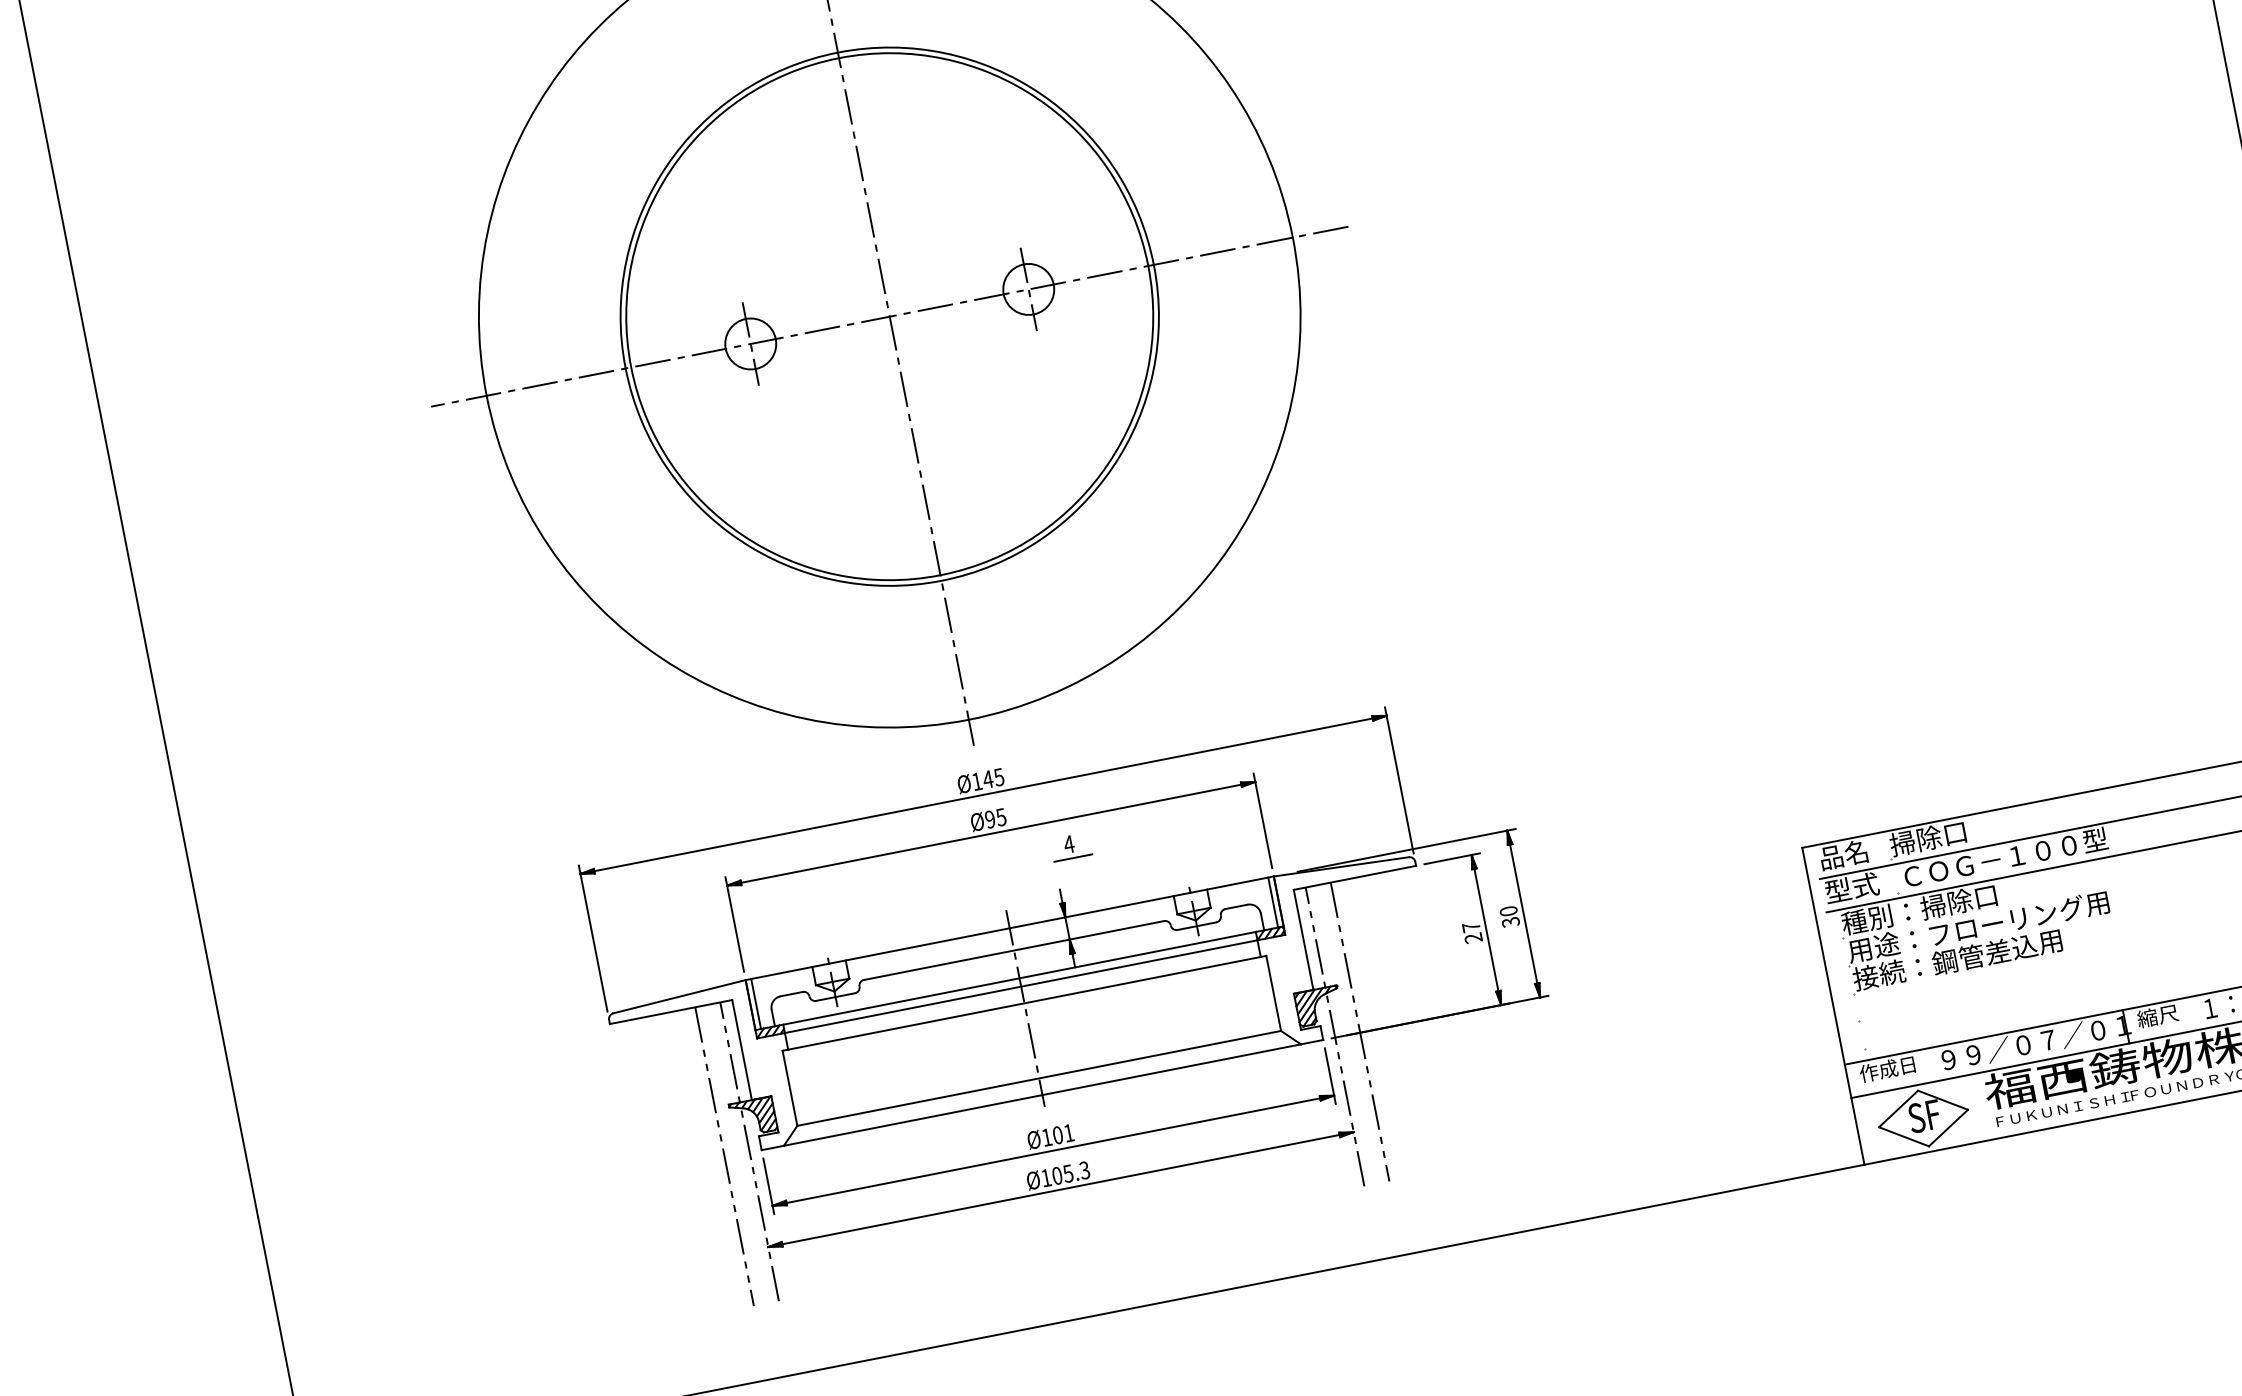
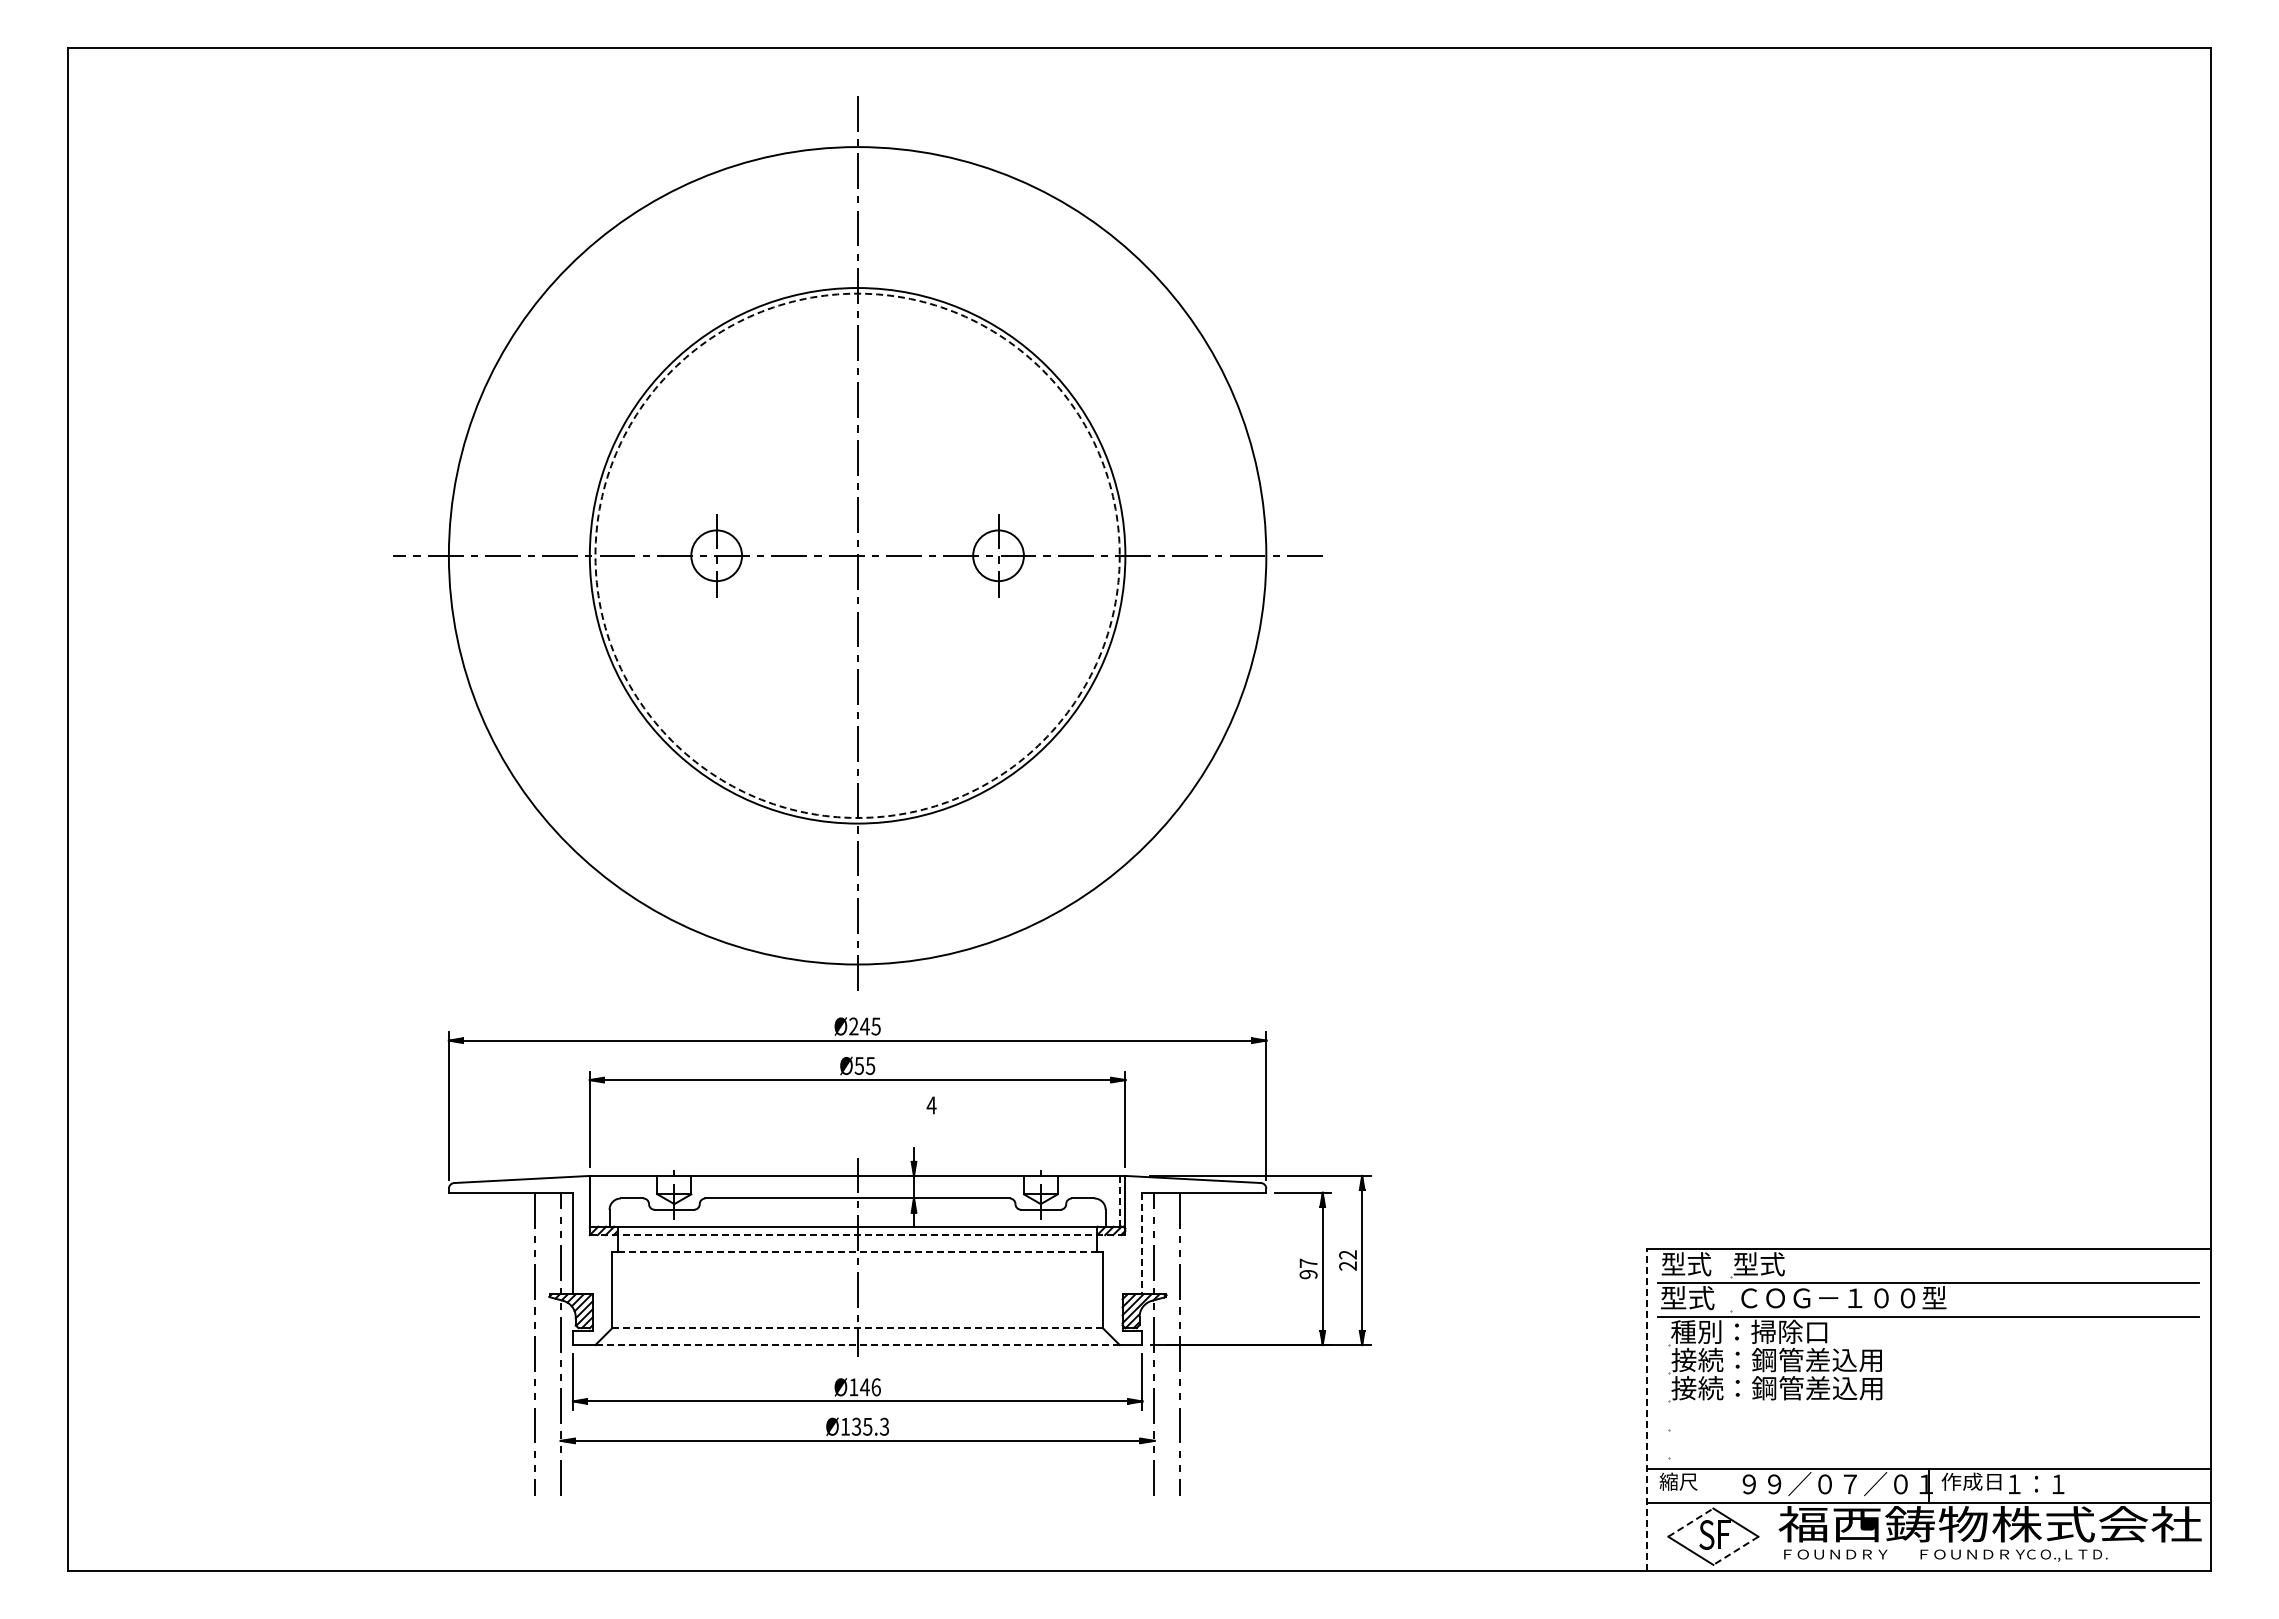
circle: (889, 316) -> (857, 555), solid -> dashed
text: (976, 781) -> (853, 1026), Ø145 -> Ø245
text: (989, 819) -> (858, 1065), Ø95 -> Ø55
text: (1928, 838) -> (1771, 1264), 掃除口 -> 型式
text: (1844, 855) -> (1686, 1264), 品名 -> 型式
line: (1072, 858) -> (932, 1119), removed
line: (1272, 902) -> (1119, 1201), solid -> dashed
text: (1510, 916) -> (1348, 1260), 30 -> 22
text: (1978, 926) -> (1803, 1359), 用途：フローリング用 -> 接続：鋼管差込用
text: (1473, 938) -> (1308, 1274), 27 -> 97
line: (1303, 939) -> (1142, 1243), solid -> dashed
line: (1021, 987) -> (857, 1235), solid -> dashed
line: (756, 1003) -> (595, 1200), removed
line: (1024, 1003) -> (857, 1252), solid -> dashed
line: (1832, 1005) -> (1646, 1409), solid -> dashed
text: (2167, 1014) -> (1971, 1481), 縮尺 -> 作成日
text: (1887, 1069) -> (1687, 1481), 作成日 -> 縮尺
line: (1040, 1078) -> (858, 1328), solid -> dashed
line: (1042, 1095) -> (857, 1345), solid -> dashed
line: (1898, 1108) -> (1690, 1522), solid -> dashed
text: (2069, 1108) -> (1857, 1554), ＦＵＫＵＮＩＳＨＩ -> ＦＯＵＮＤＲＹ
line: (1947, 1127) -> (1735, 1550), solid -> dashed
text: (1063, 1134) -> (870, 1387), Ø101 -> Ø146
text: (1057, 1175) -> (856, 1426), Ø105.3 -> Ø135.3

